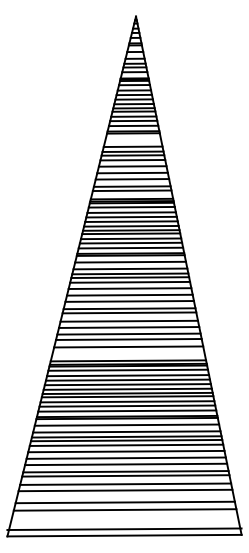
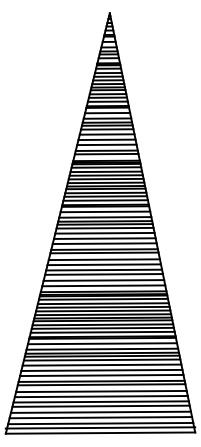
line: (133, 139) -> (107, 112), added
line: (128, 353) -> (103, 285), added
line: (124, 496) -> (100, 401), added
line: (124, 516) -> (100, 417), added
line: (124, 523) -> (100, 423), added

